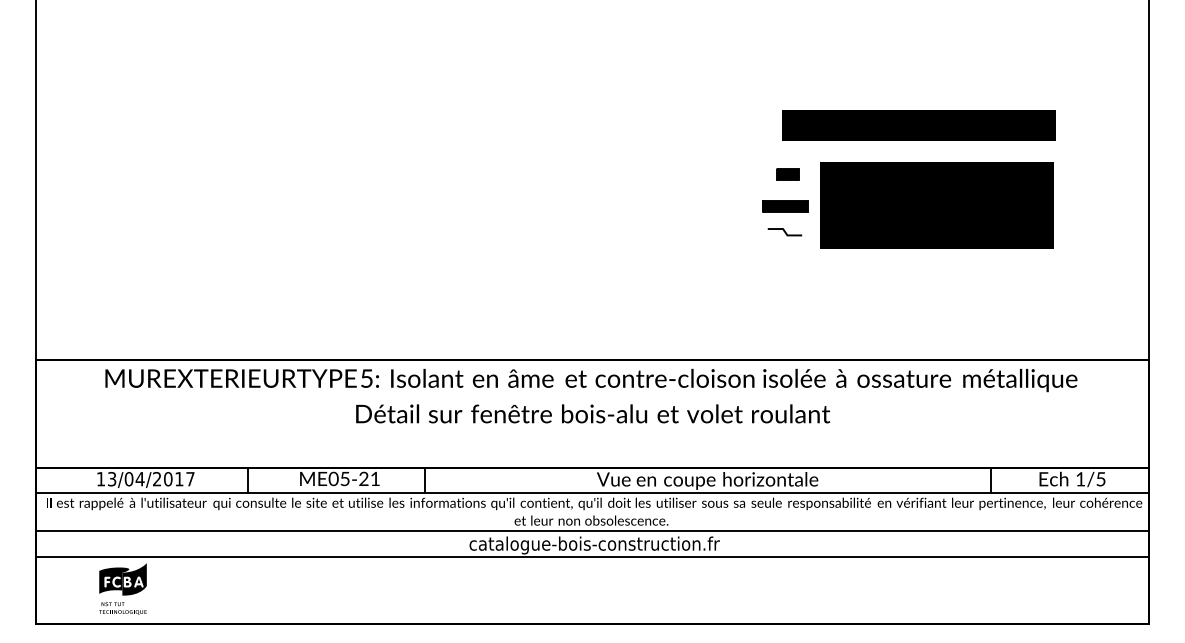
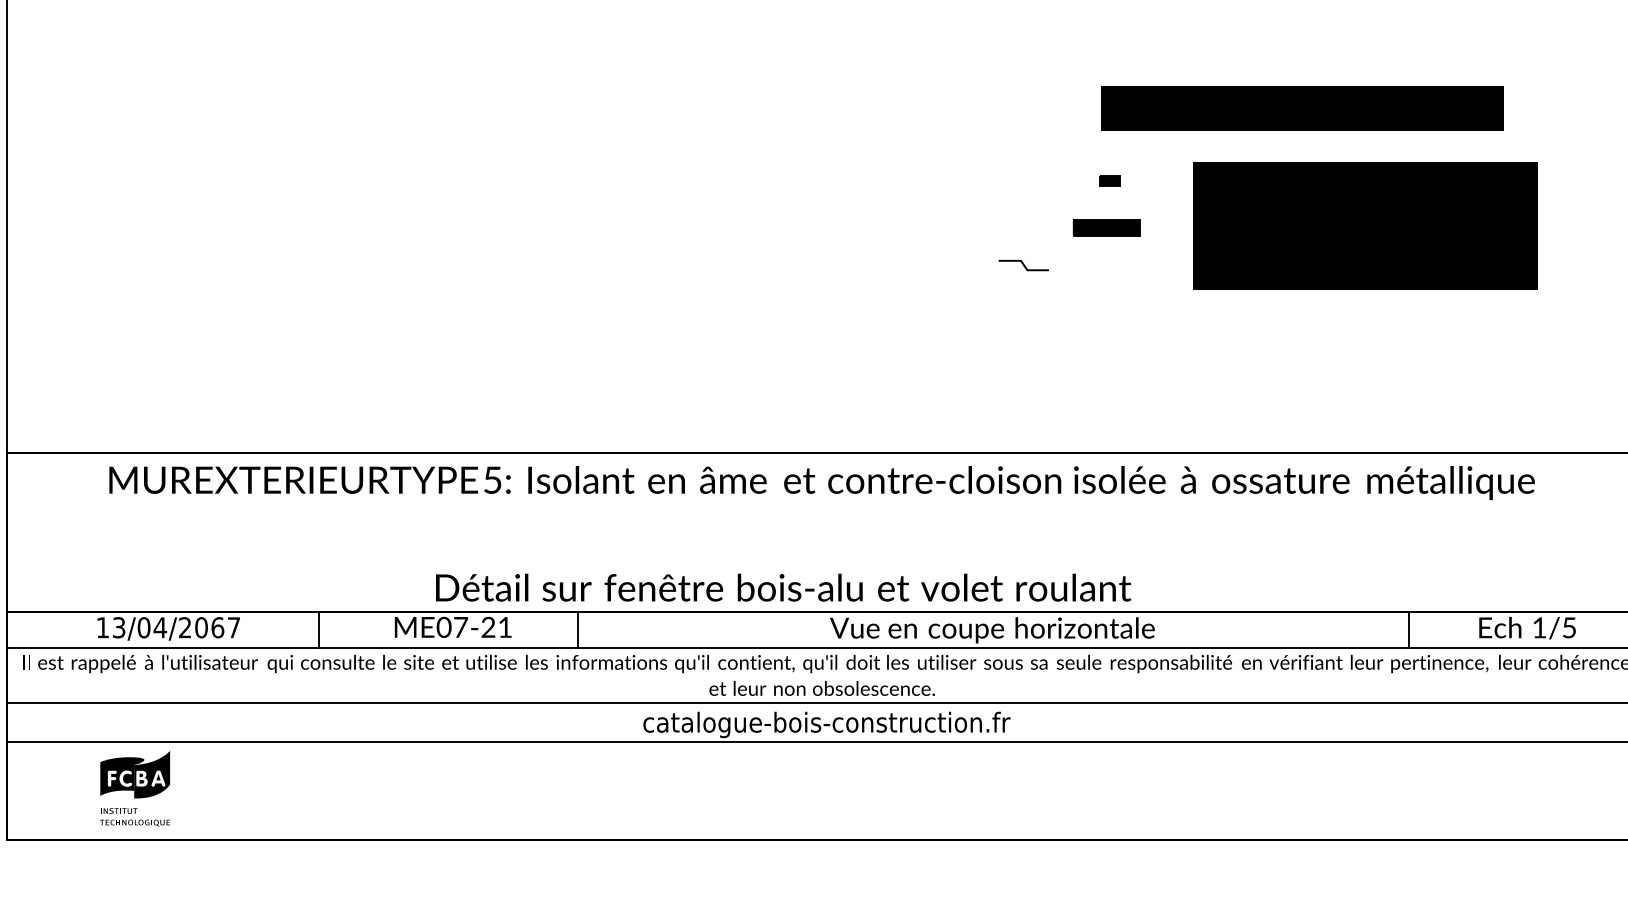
part: (787, 174) -> (1109, 180), size x0.6
text: (936, 205) -> (1364, 226), moved
line: (784, 232) -> (1023, 265), moved
text: (593, 413) -> (784, 587), moved
text: (179, 479) -> (217, 628), 13/04/2017 -> 13/04/2067
text: (345, 479) -> (461, 628), \c16711848;ME05-21 -> \c16711848;ME07-21

